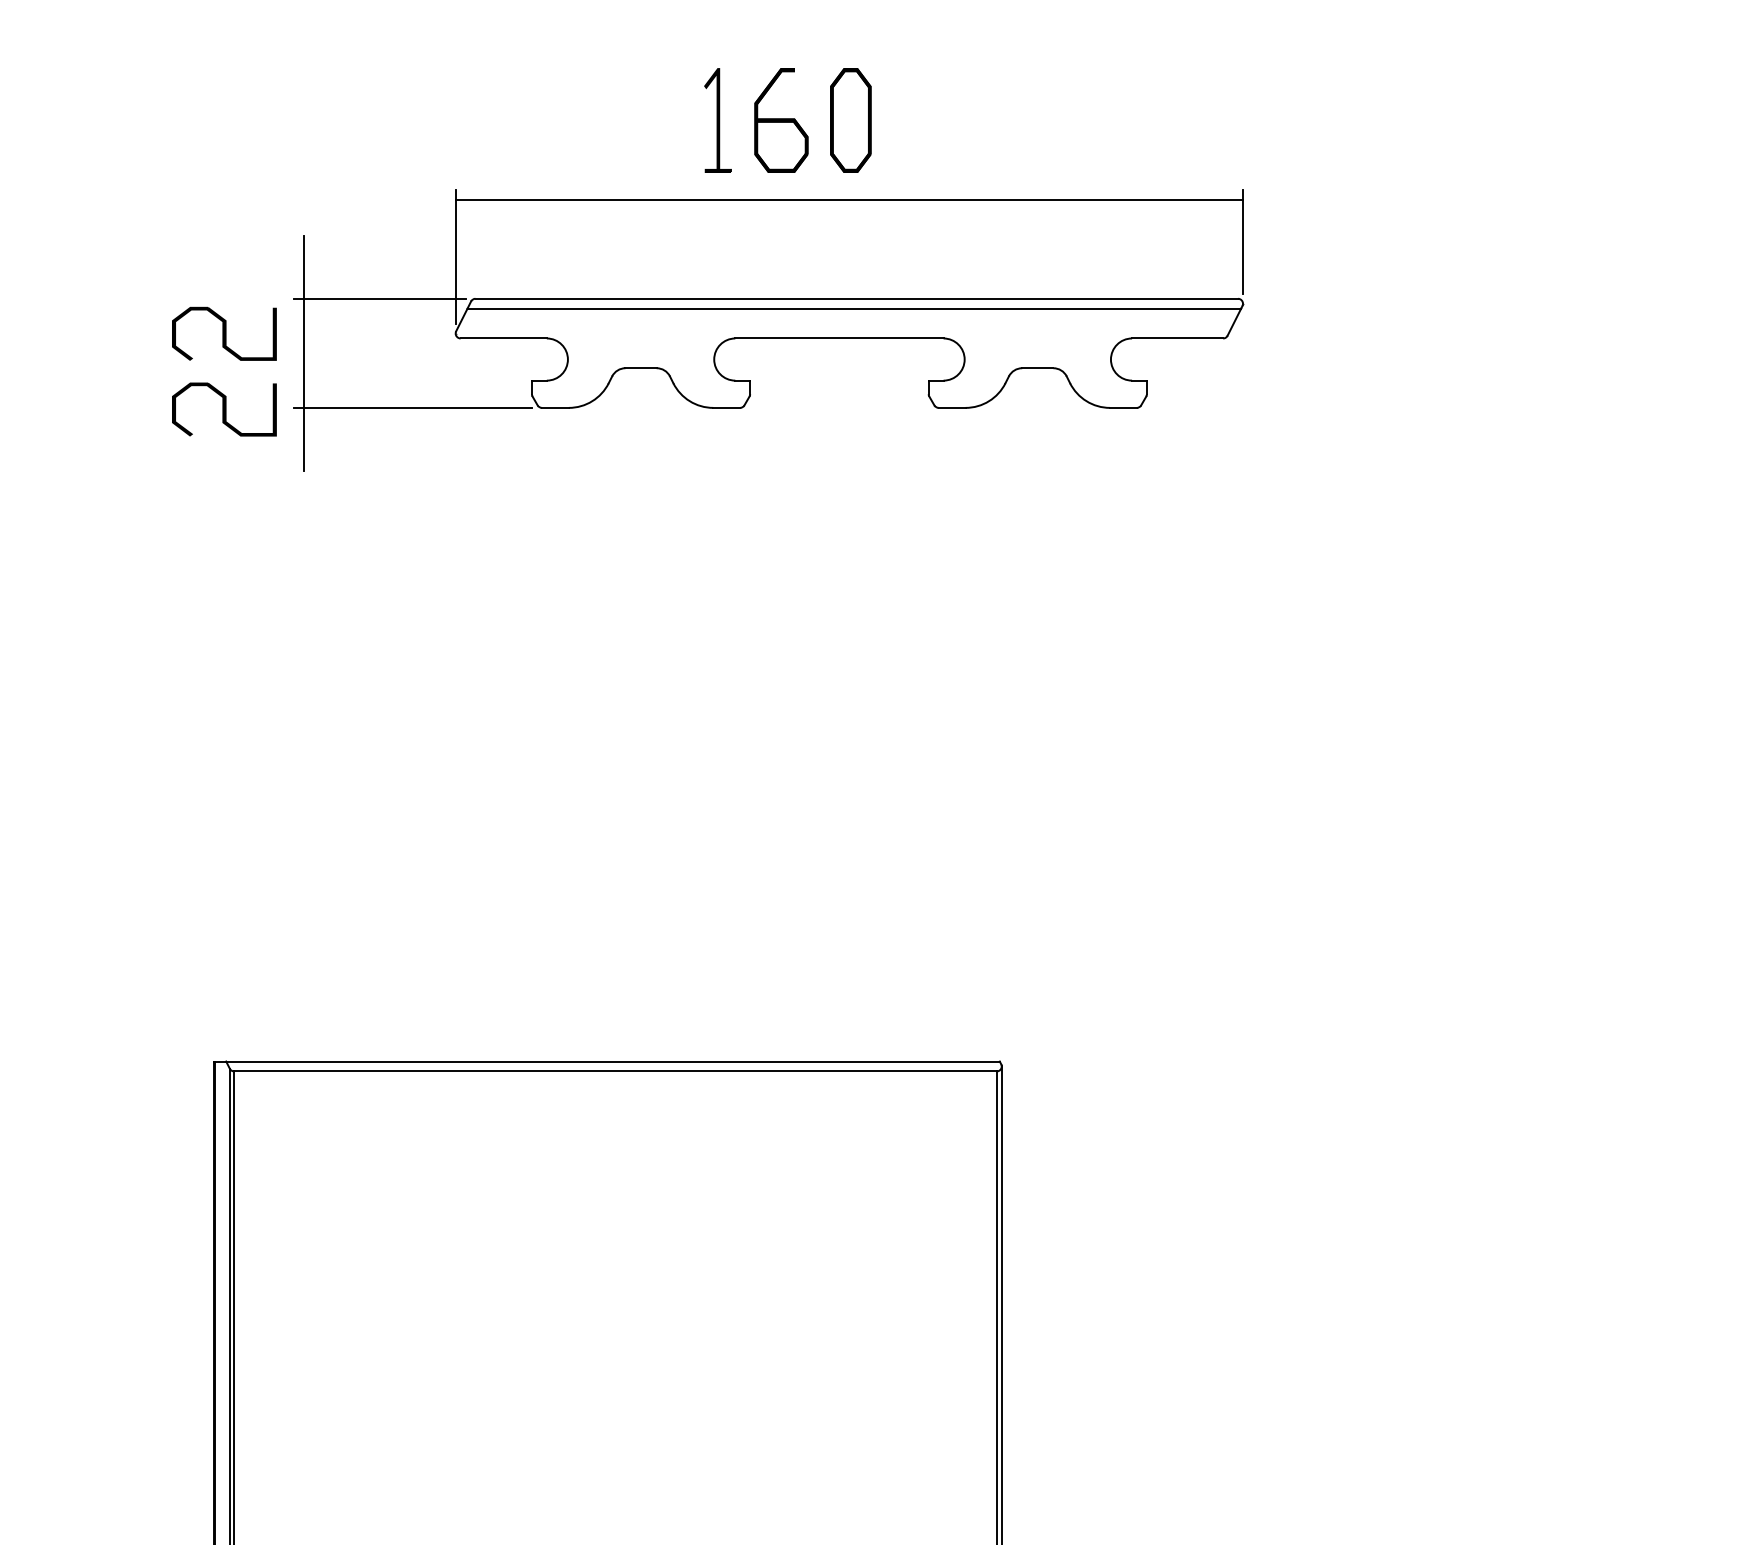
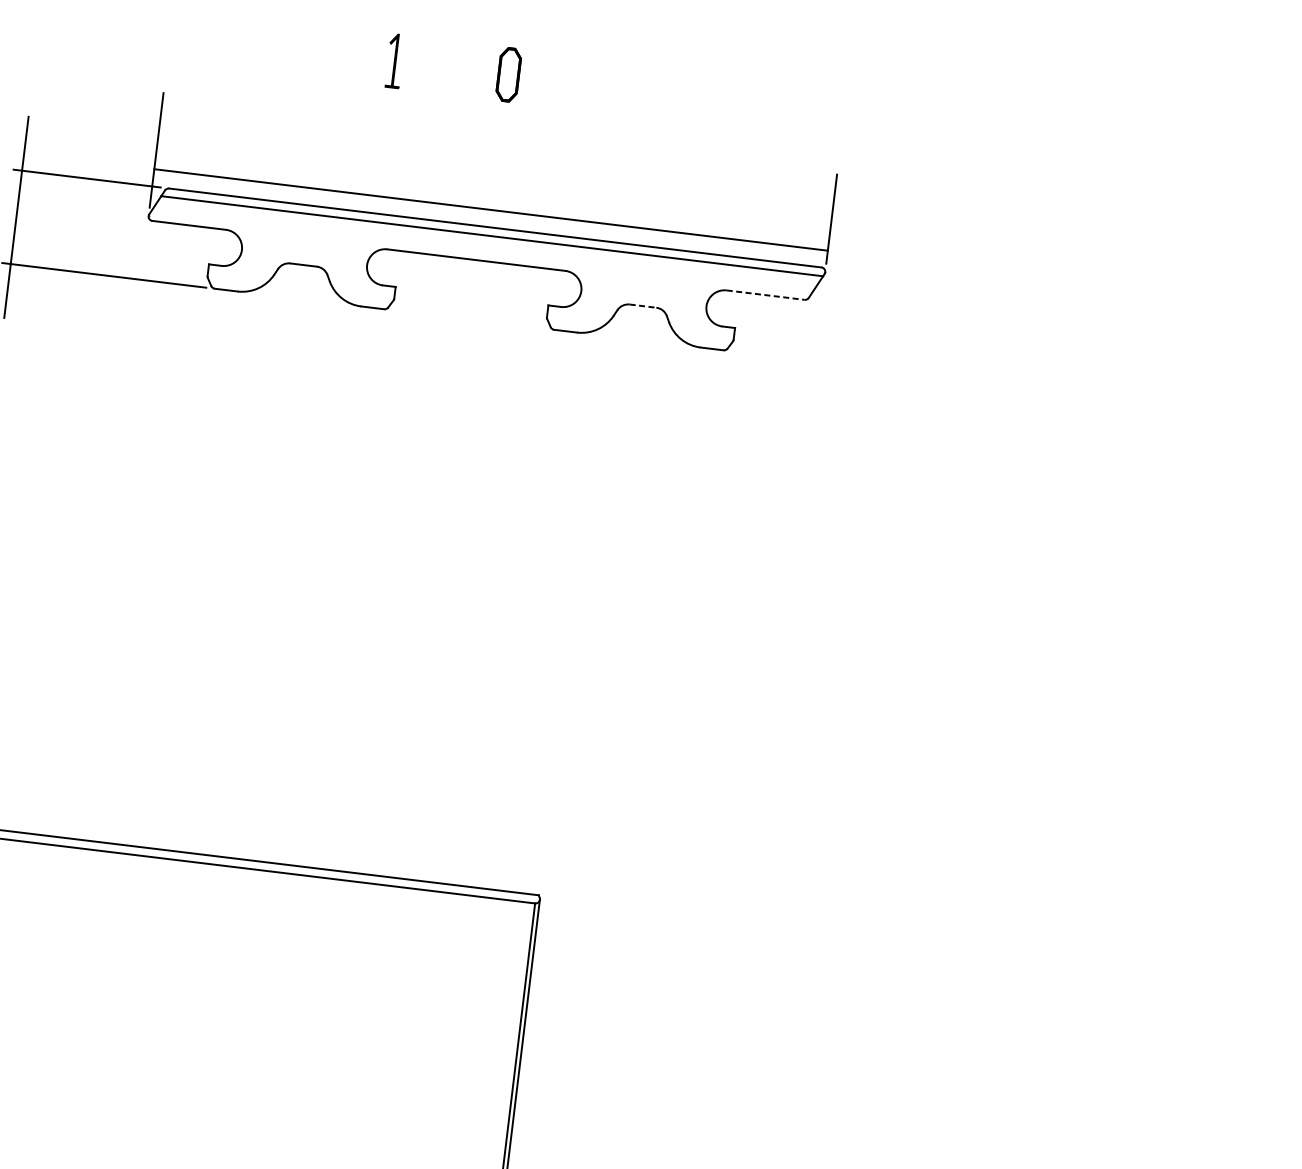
part: (717, 120) -> (394, 61), size x0.6
part: (781, 120) -> (449, 67), removed
part: (850, 120) -> (508, 74), size x0.6
line: (849, 199) -> (491, 209), moved
line: (1177, 338) -> (765, 295), solid -> dashed
line: (1037, 368) -> (642, 306), solid -> dashed

